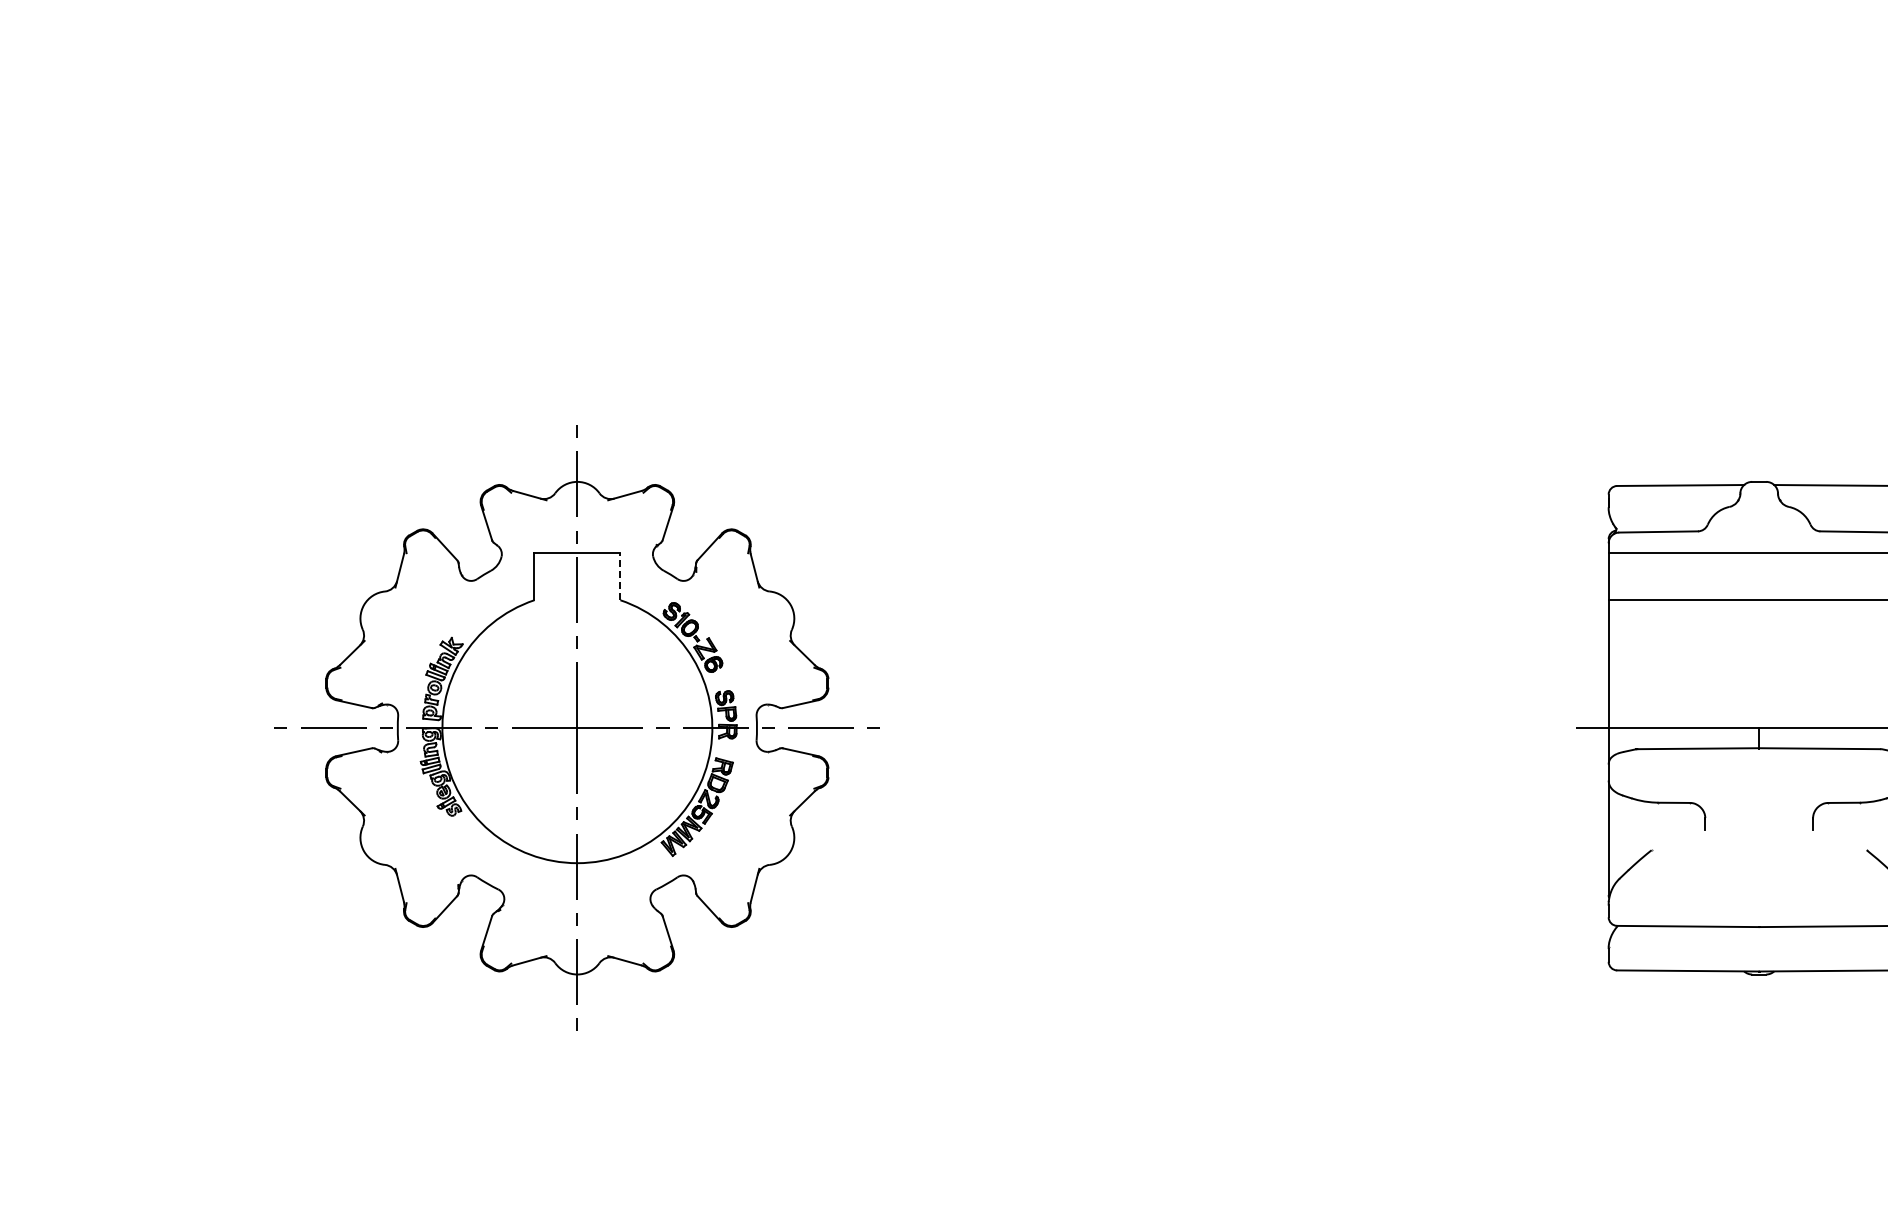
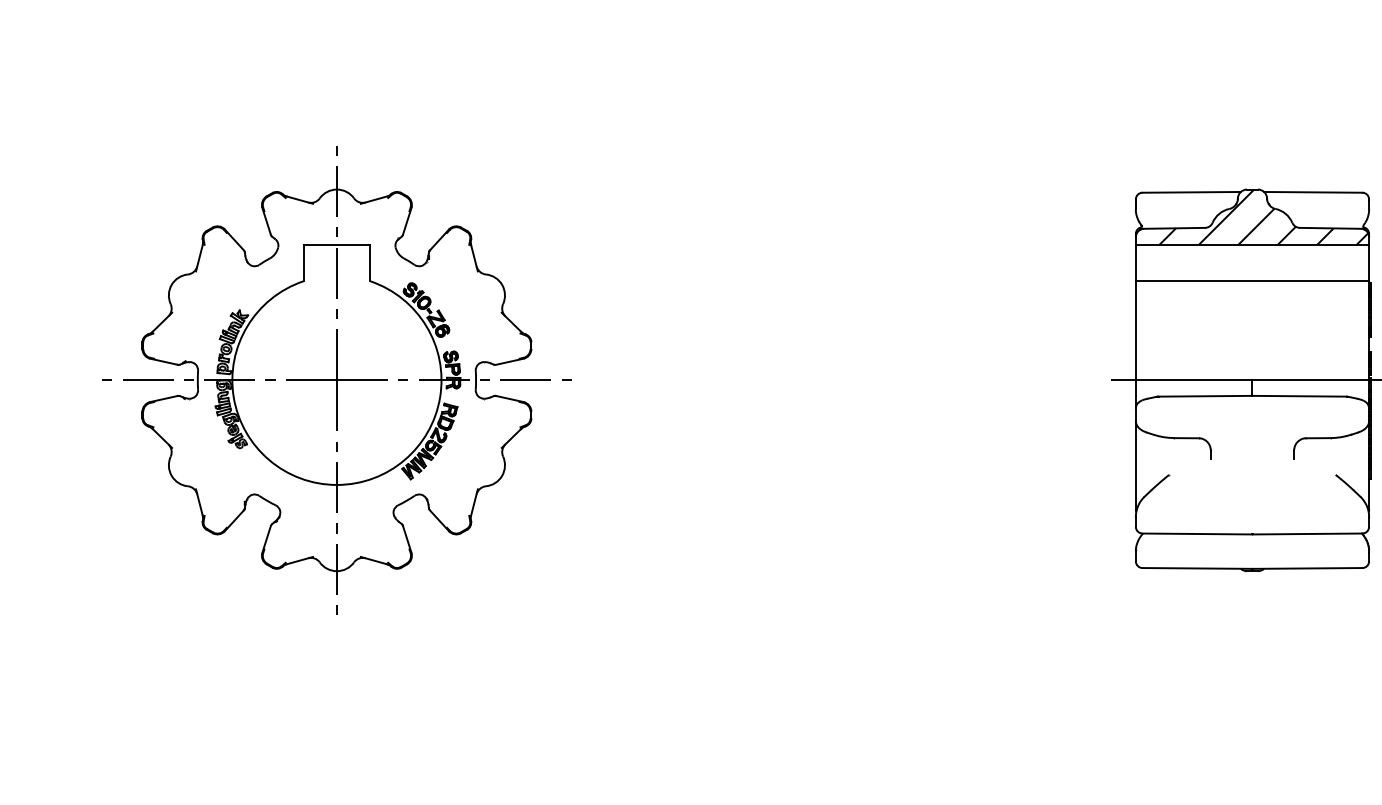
hatch: (1751, 517) -> (1246, 217), added
line: (620, 576) -> (370, 262), dashed -> solid

